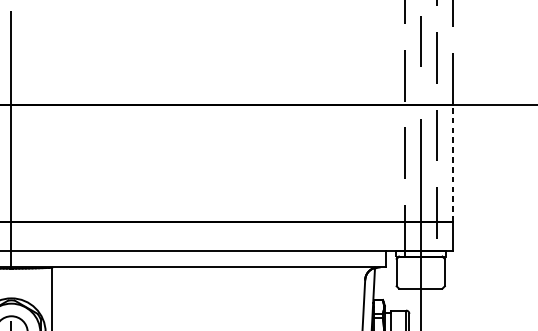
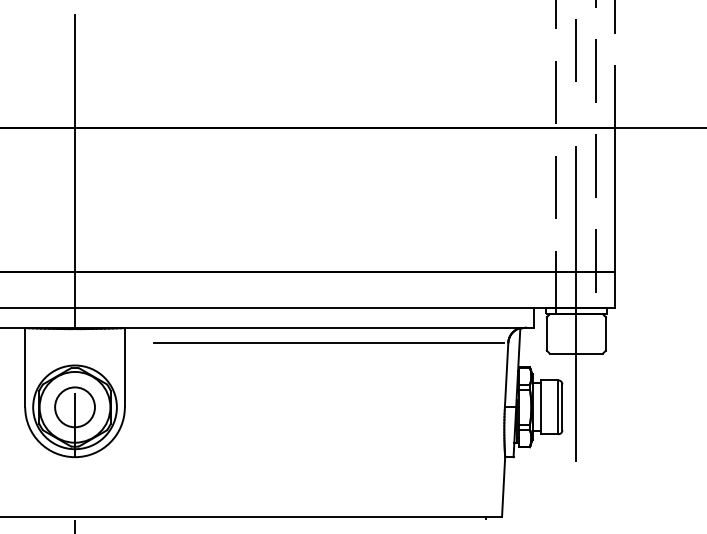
line: (452, 163) -> (615, 200), dashed -> solid
line: (218, 279) -> (328, 342), added

